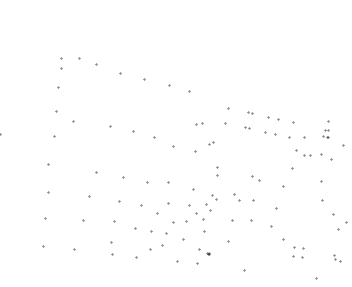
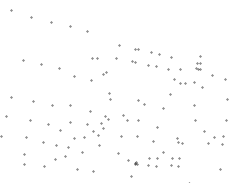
part: (204, 251) -> (132, 161), moved
part: (270, 252) -> (152, 162), added
part: (337, 258) -> (180, 141), moved

